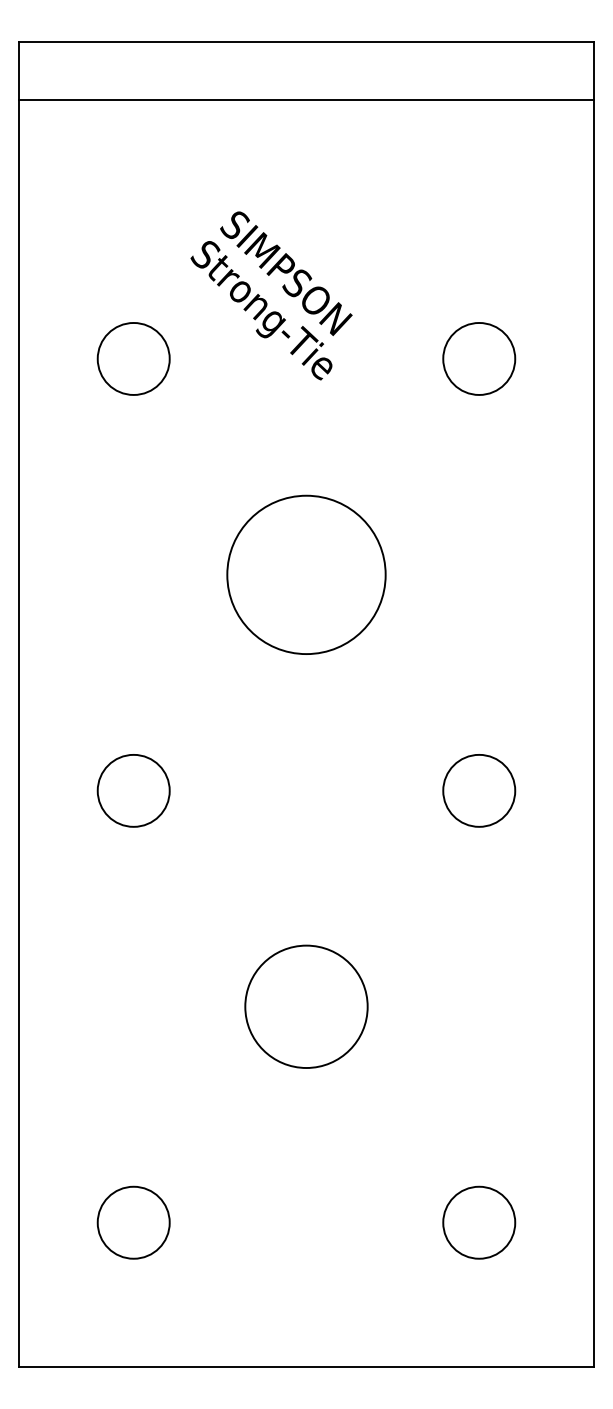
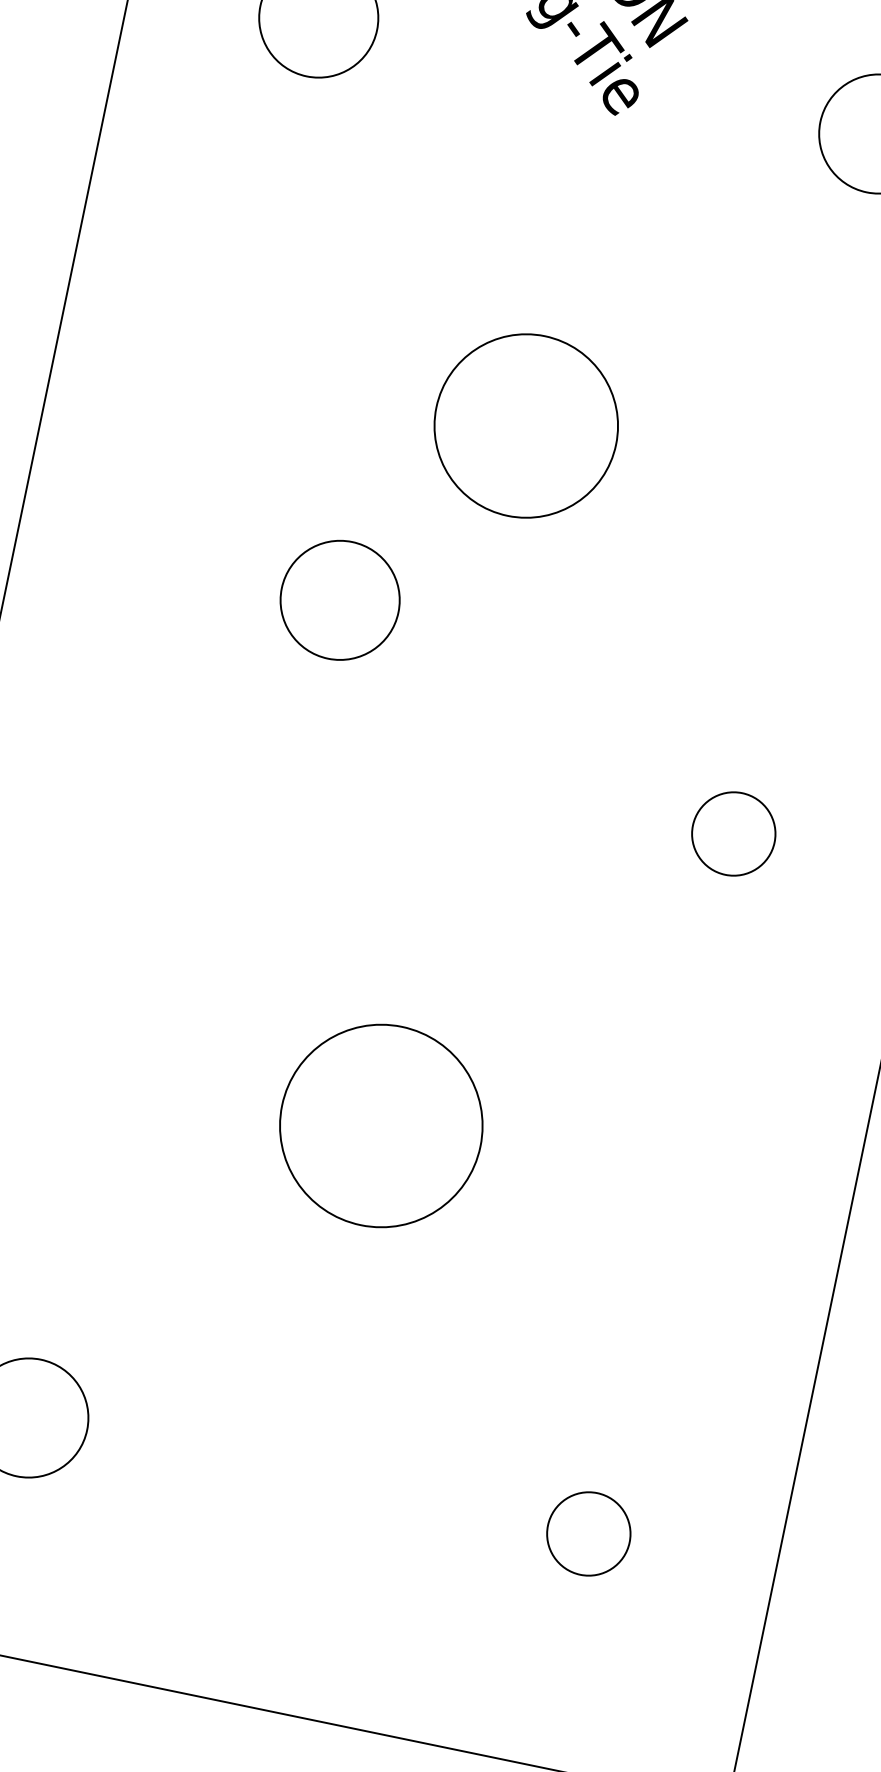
circle: (306, 574) -> (526, 425), size x0.7
circle: (133, 790) -> (339, 599), moved
circle: (479, 790) -> (734, 833), size x0.7
circle: (479, 1222) -> (589, 1533), size x0.7

